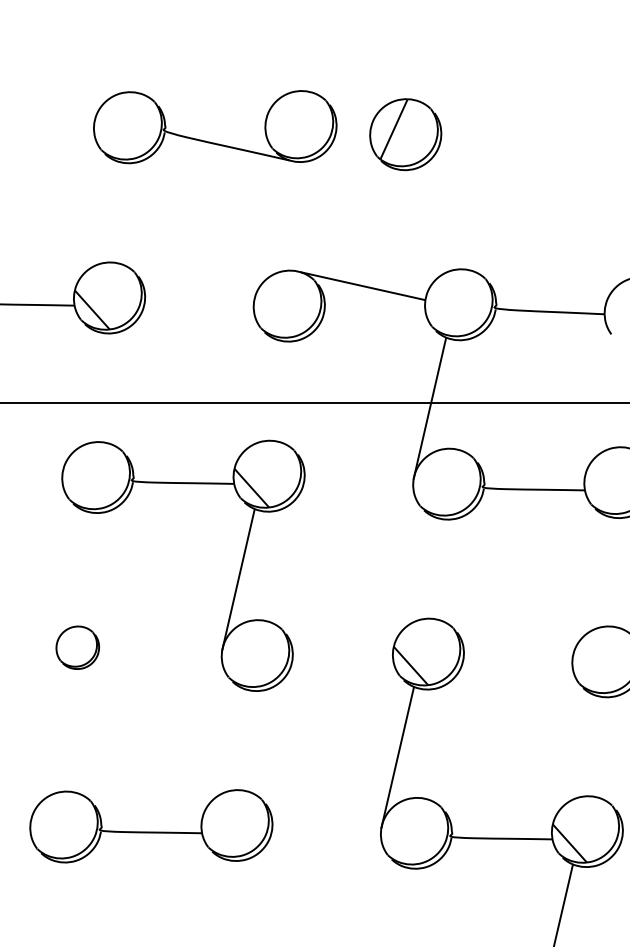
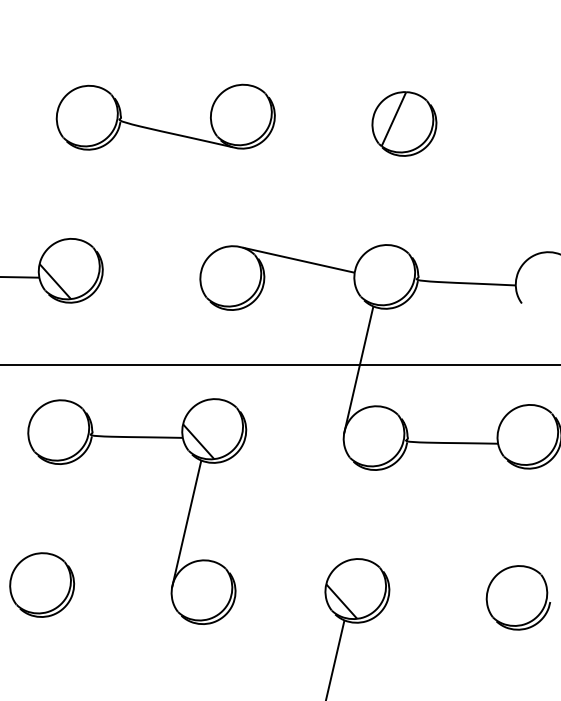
part: (405, 134) -> (404, 123), moved
part: (77, 647) -> (41, 584), size x1.67

